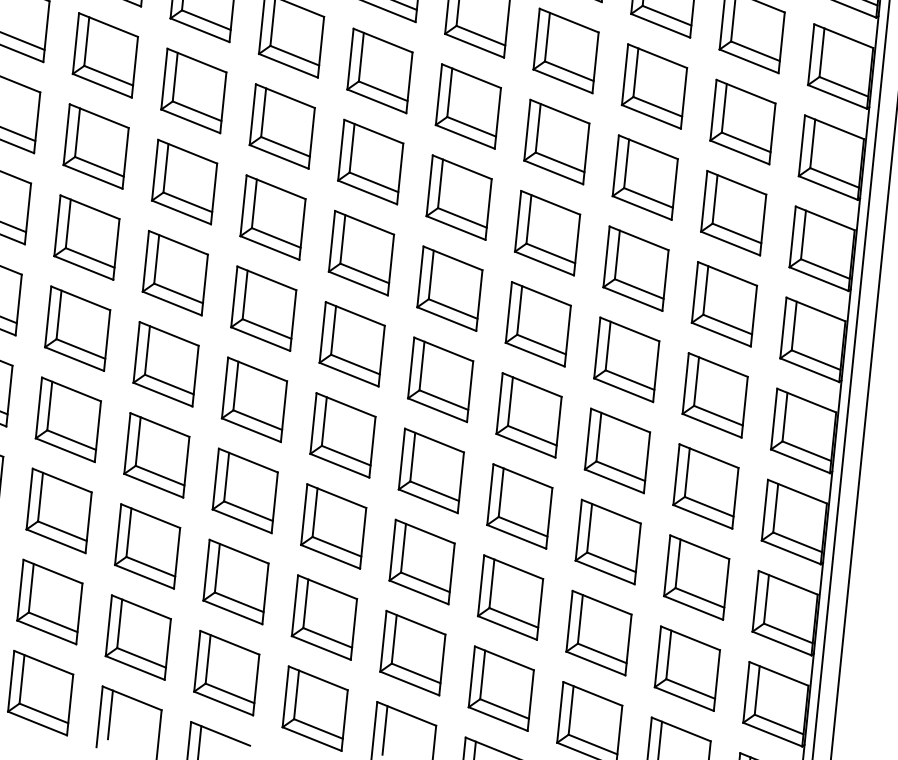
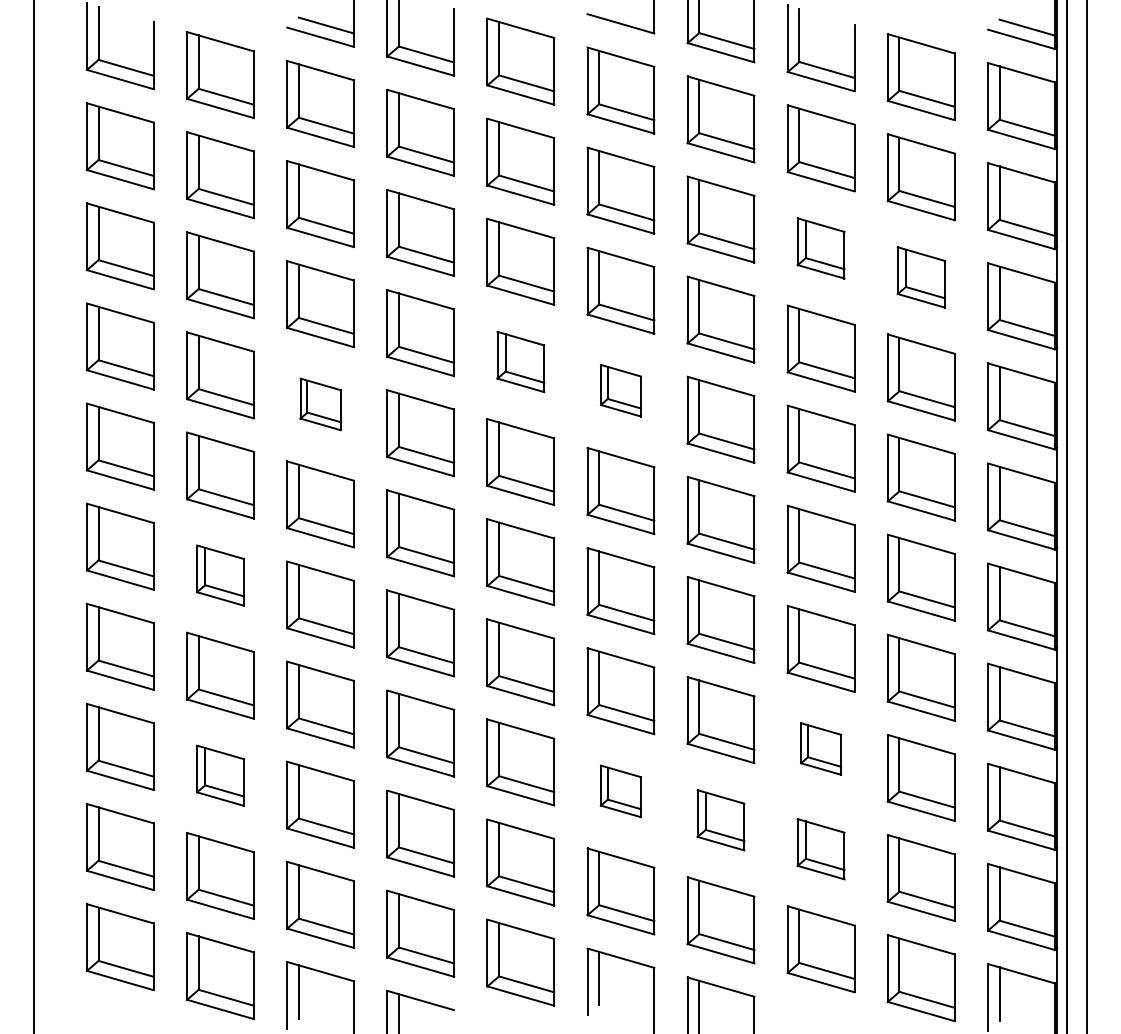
part: (653, 86) -> (820, 248), size x0.7
part: (742, 122) -> (920, 277), size x0.7
part: (370, 161) -> (520, 361), size x0.7
part: (184, 182) -> (320, 404), size x0.6
part: (458, 197) -> (620, 390), size x0.6
part: (77, 328) -> (220, 575), size x0.7
part: (59, 510) -> (220, 775), size x0.7
part: (607, 541) -> (820, 748), size x0.6
part: (421, 562) -> (620, 791), size x0.6
part: (510, 597) -> (720, 820), size x0.7
part: (598, 633) -> (820, 849), size x0.7

